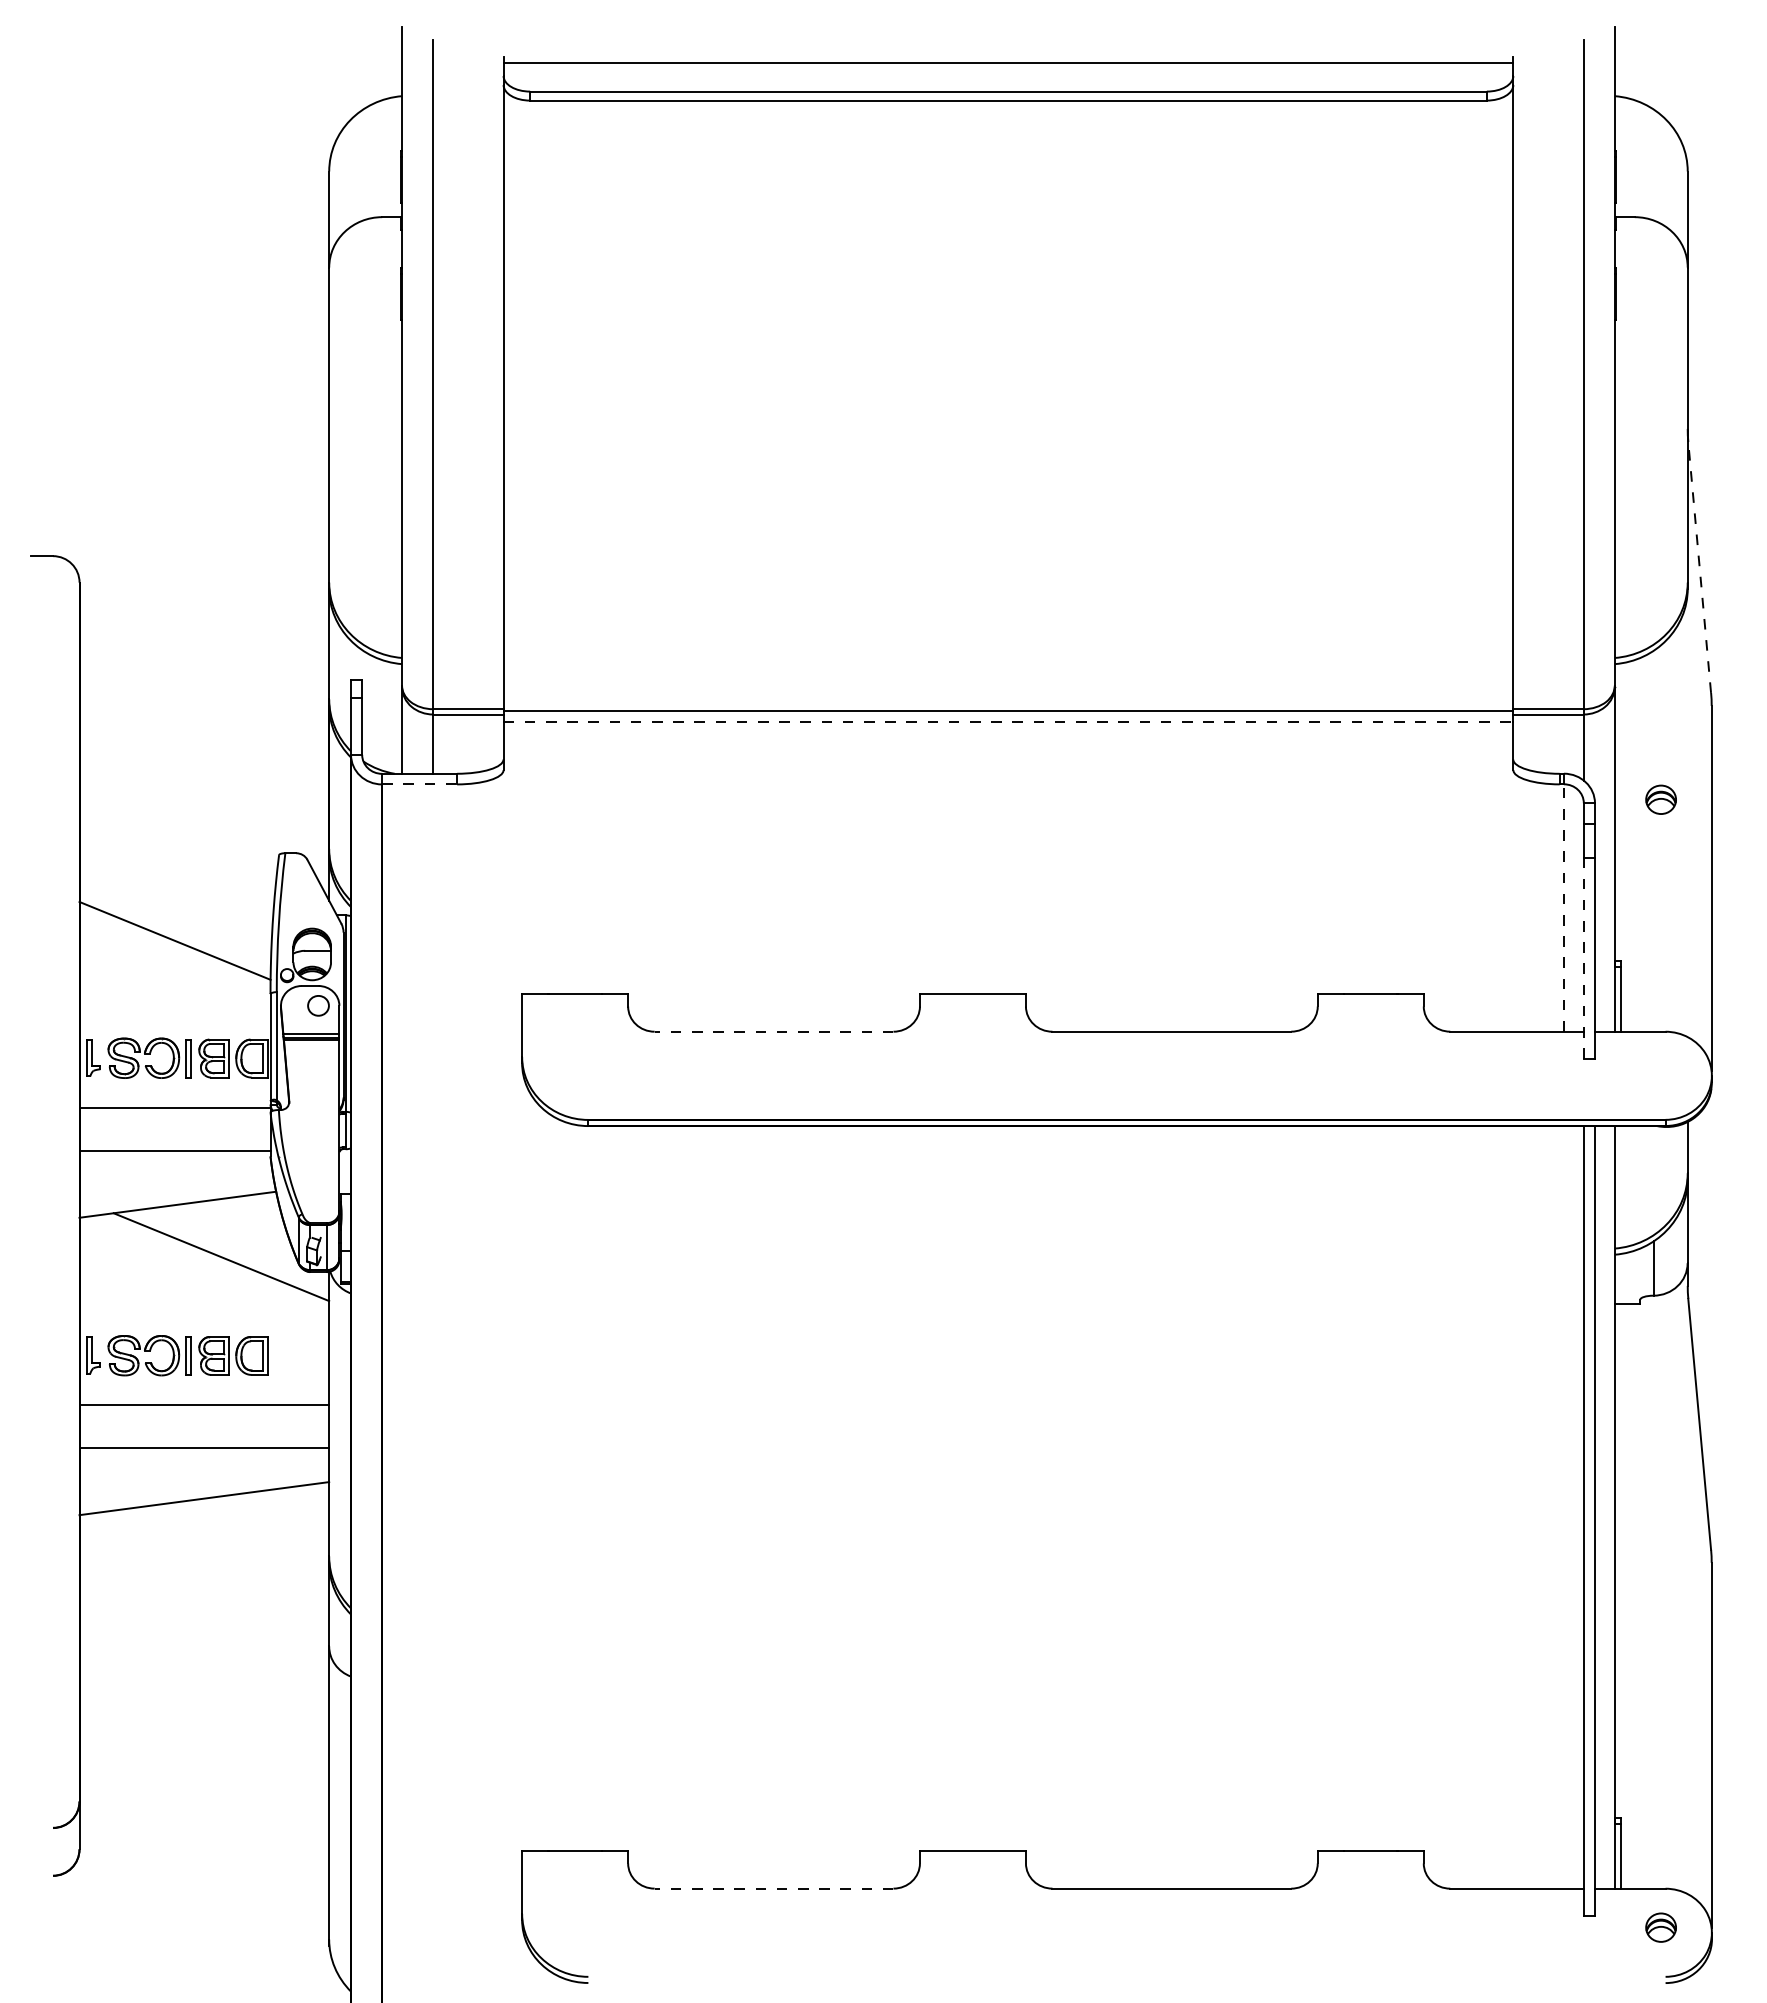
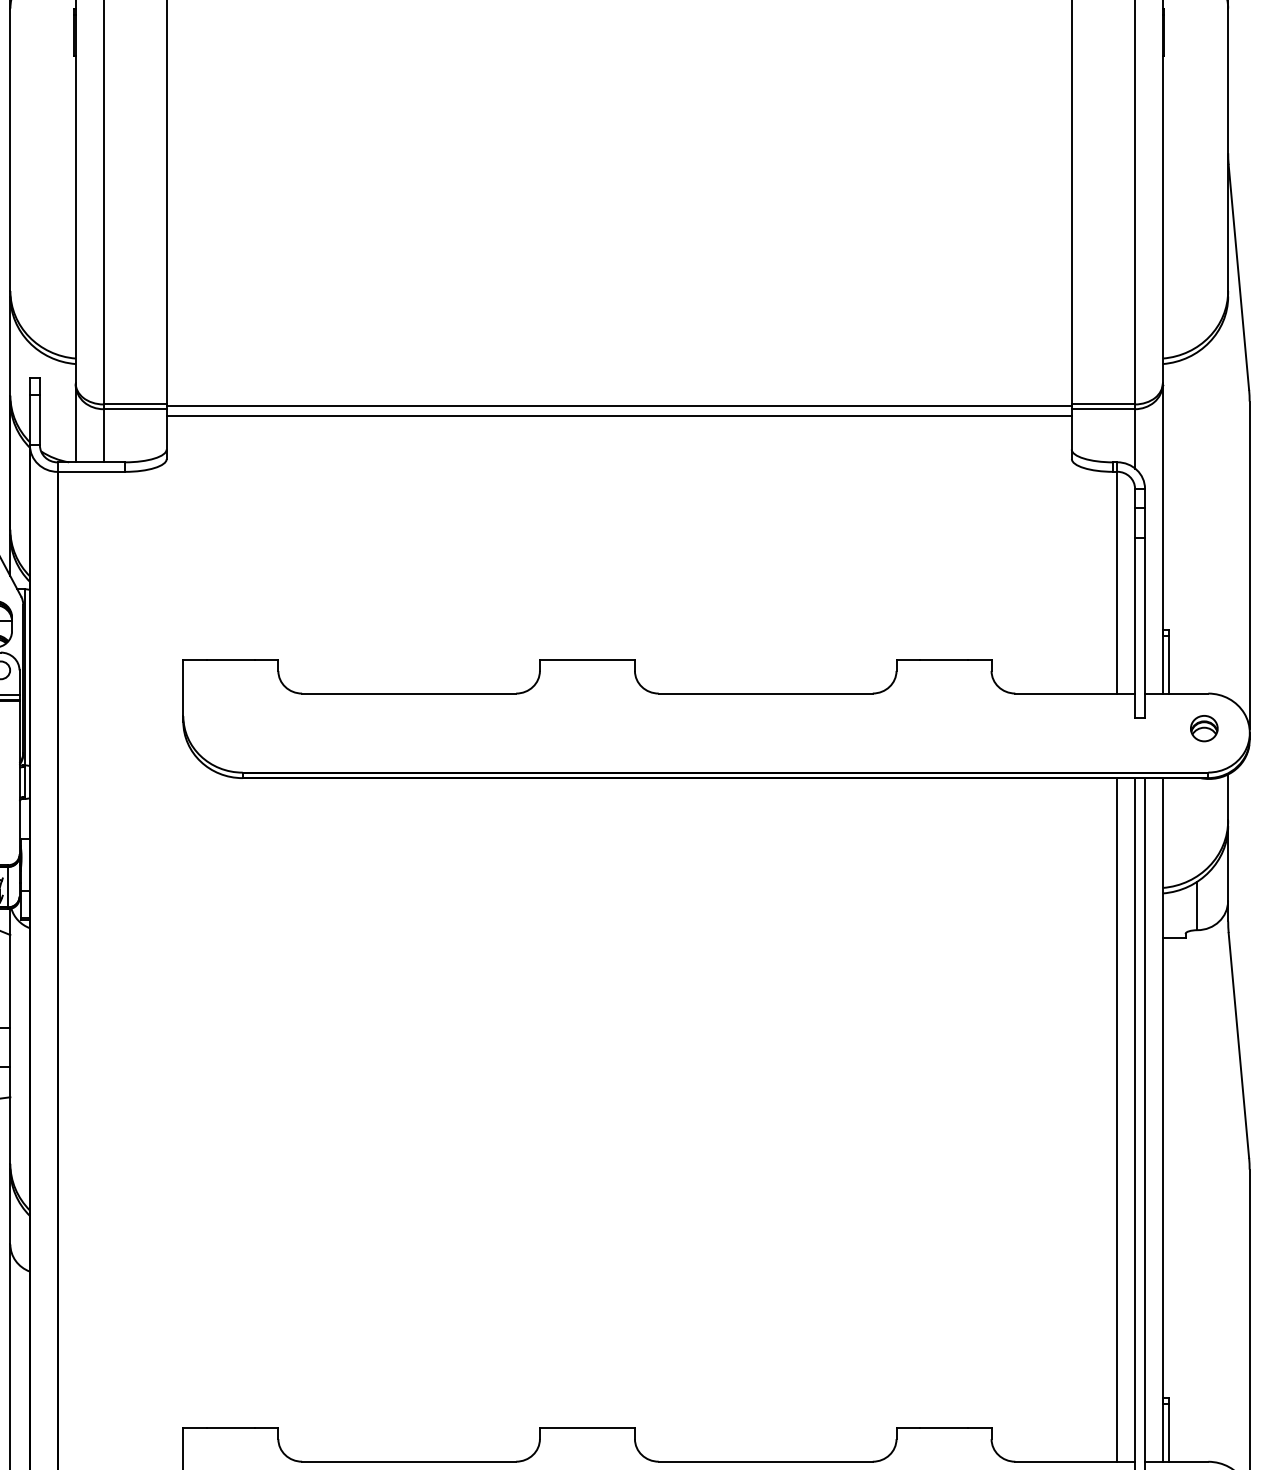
line: (1699, 567) -> (1238, 277), dashed -> solid
line: (1008, 722) -> (619, 416), dashed -> solid
line: (419, 784) -> (91, 471), dashed -> solid
part: (1660, 799) -> (1203, 728), moved
line: (1563, 908) -> (1116, 583), dashed -> solid
line: (1583, 958) -> (1134, 627), dashed -> solid
line: (773, 1031) -> (408, 693), dashed -> solid
line: (1563, 1507) -> (1116, 1120), added
line: (773, 1888) -> (408, 1461), dashed -> solid

